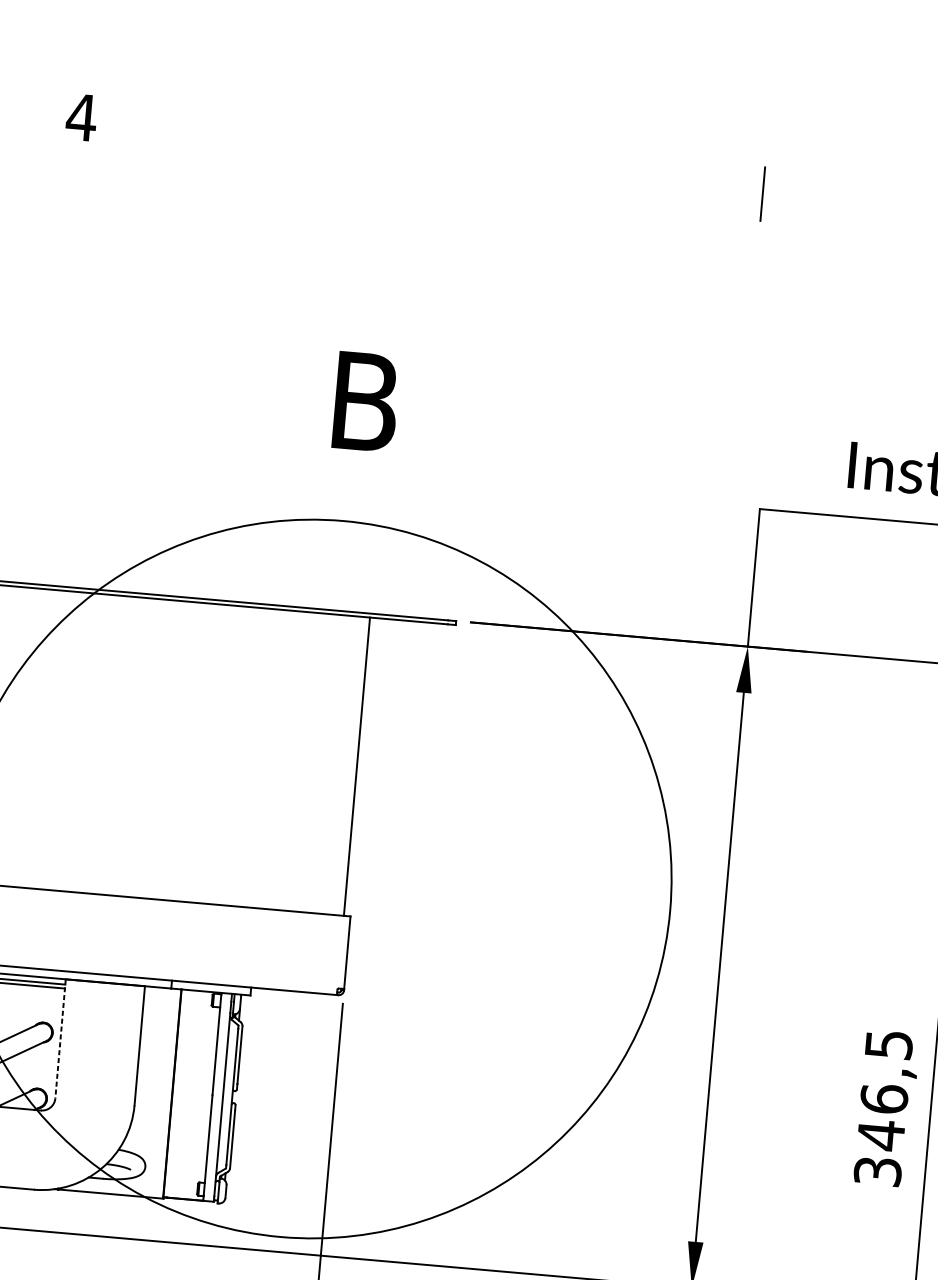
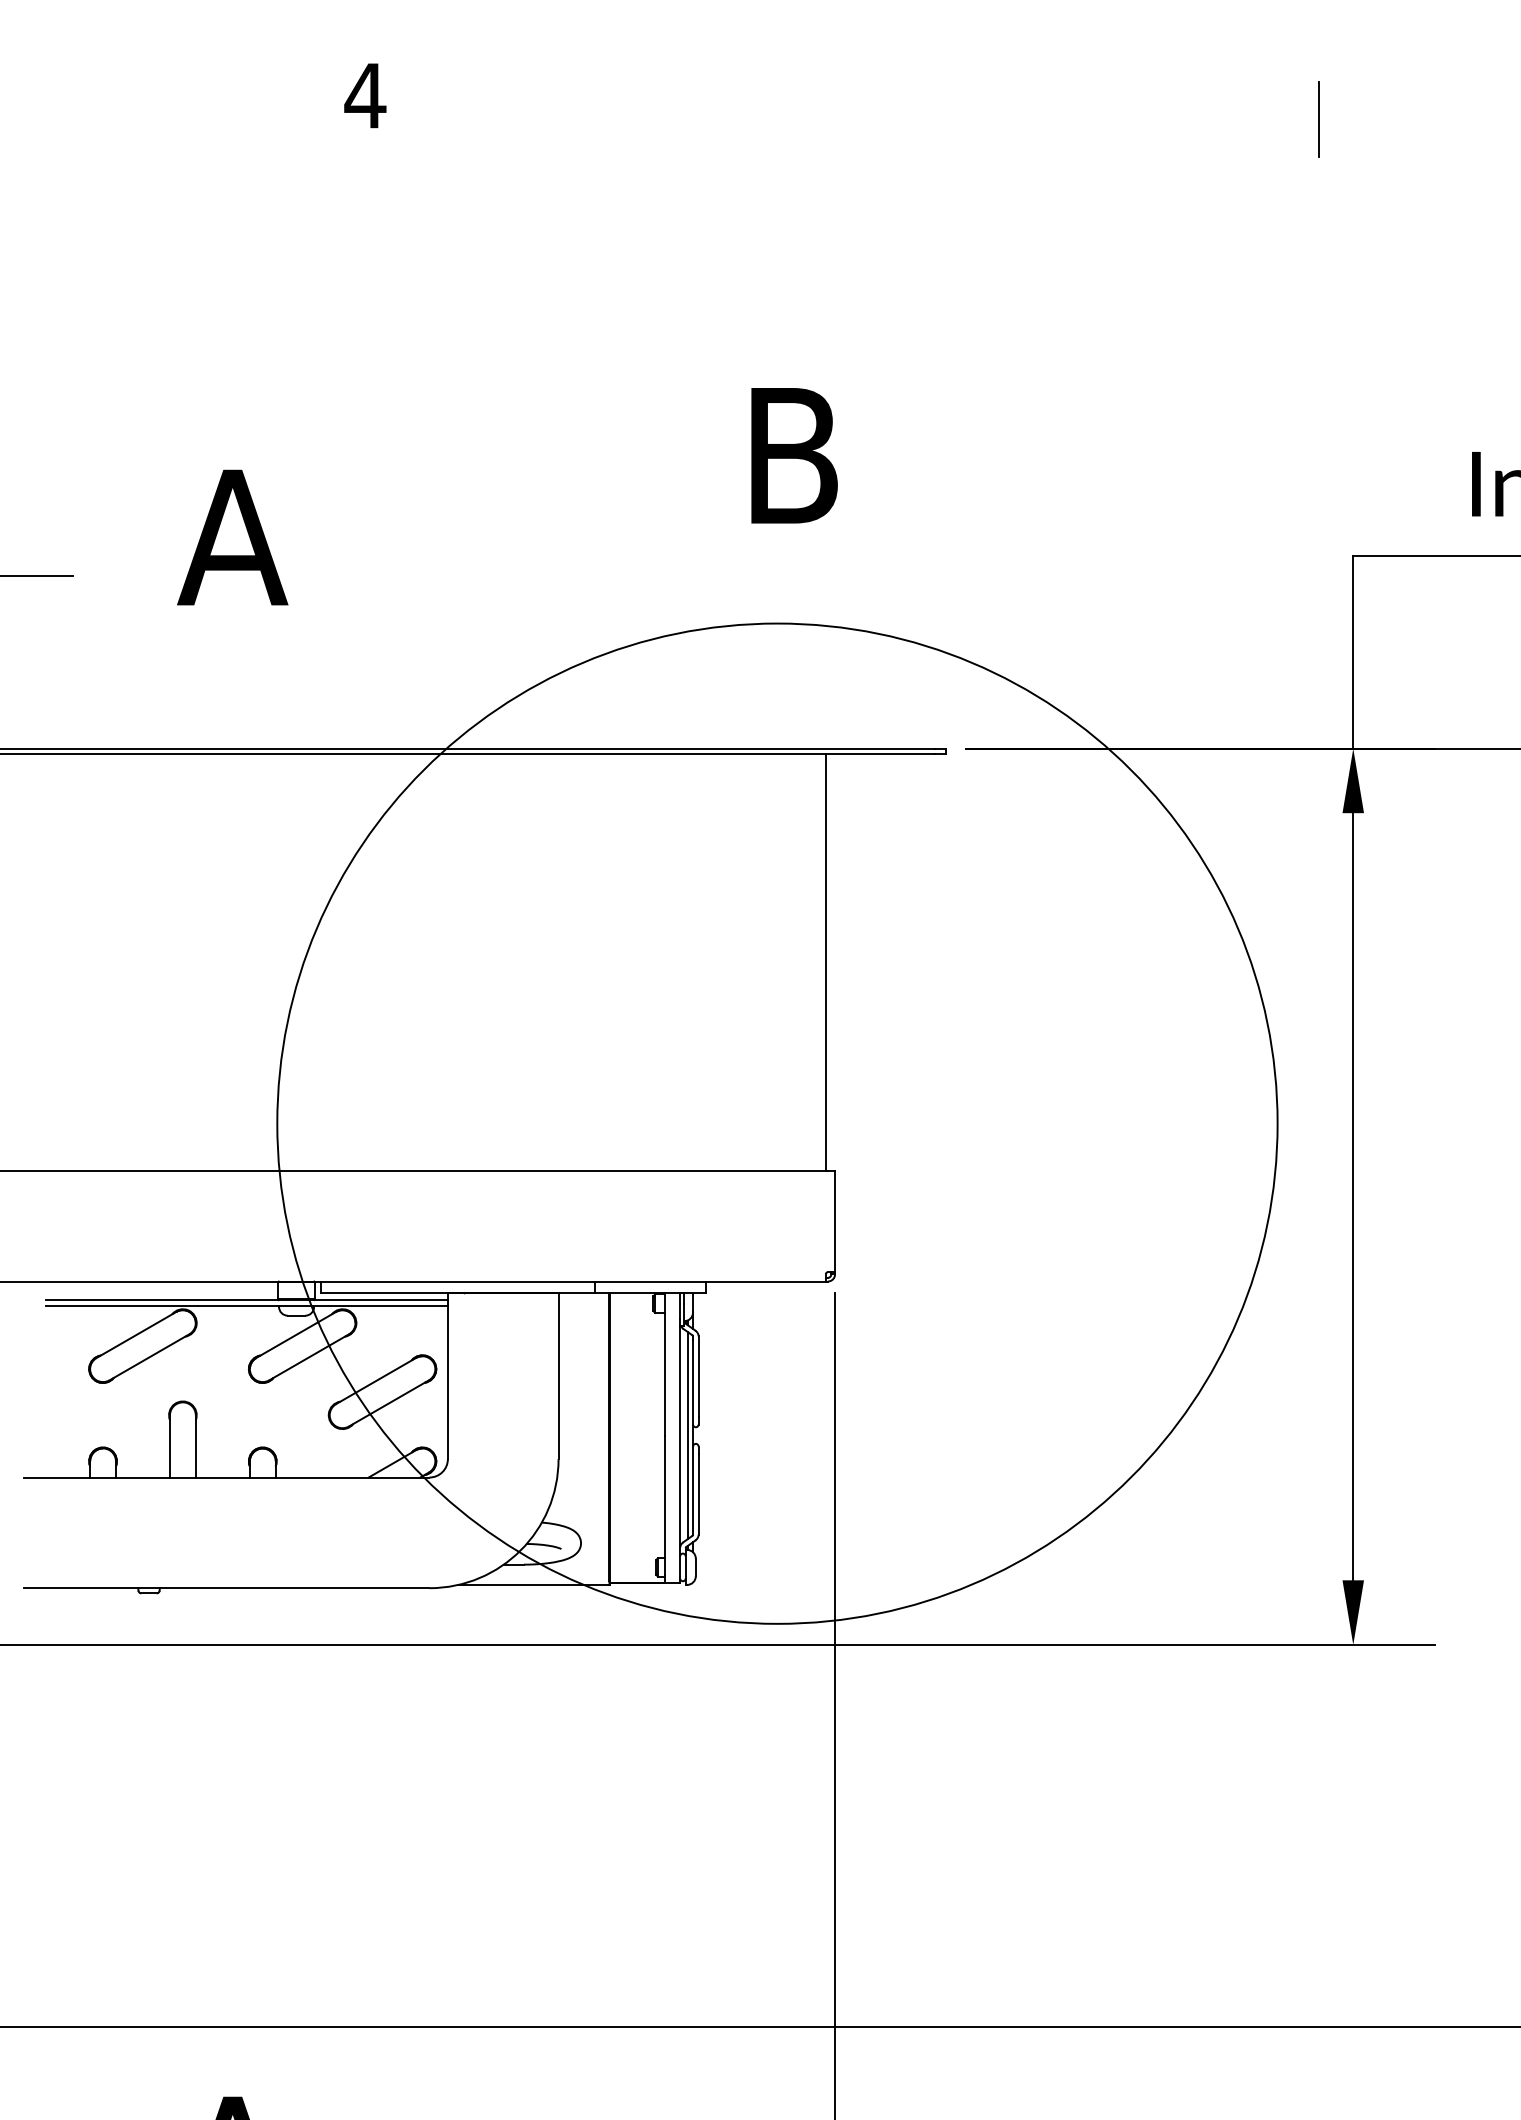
line: (60, 1039) -> (447, 1376), dashed -> solid
line: (228, 1096) -> (687, 1435), added

